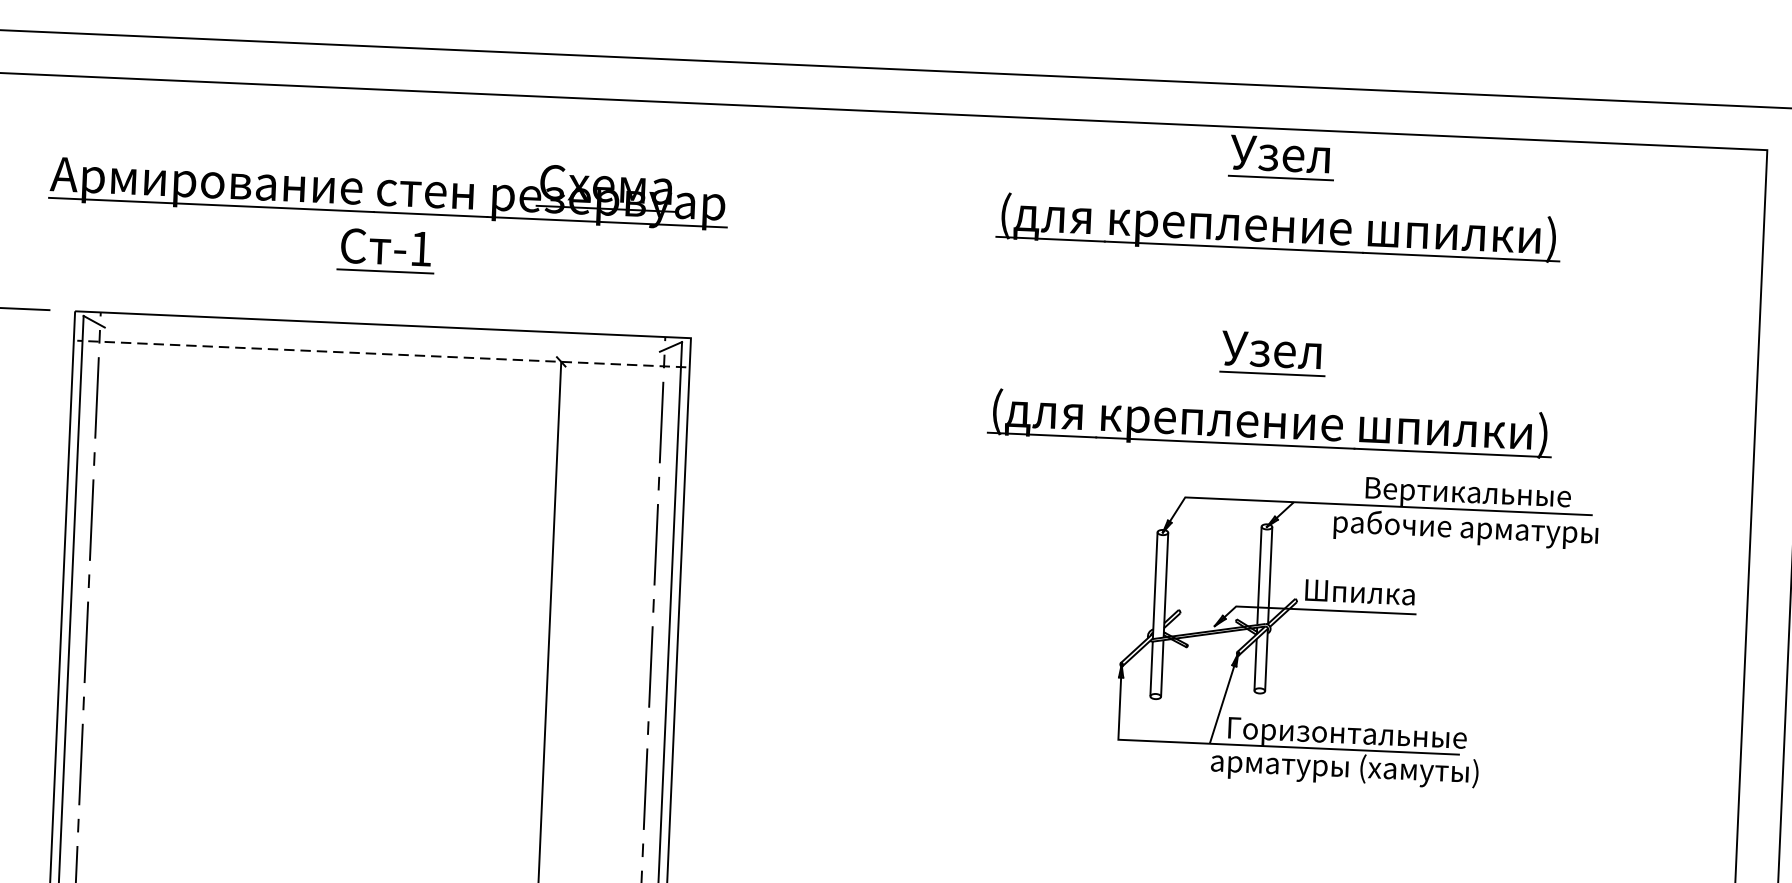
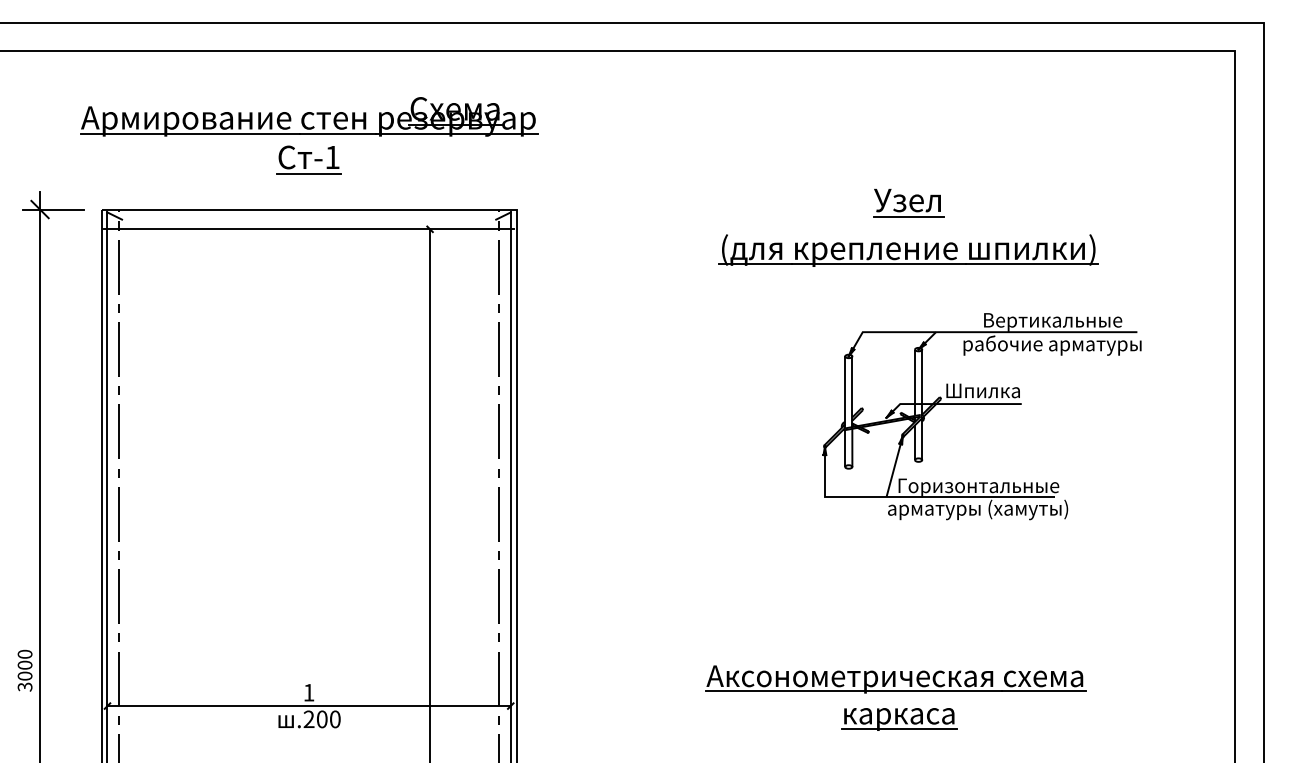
part: (1280, 179) -> (908, 85), removed
line: (380, 354) -> (308, 229), dashed -> solid
part: (1356, 612) -> (981, 404), moved

